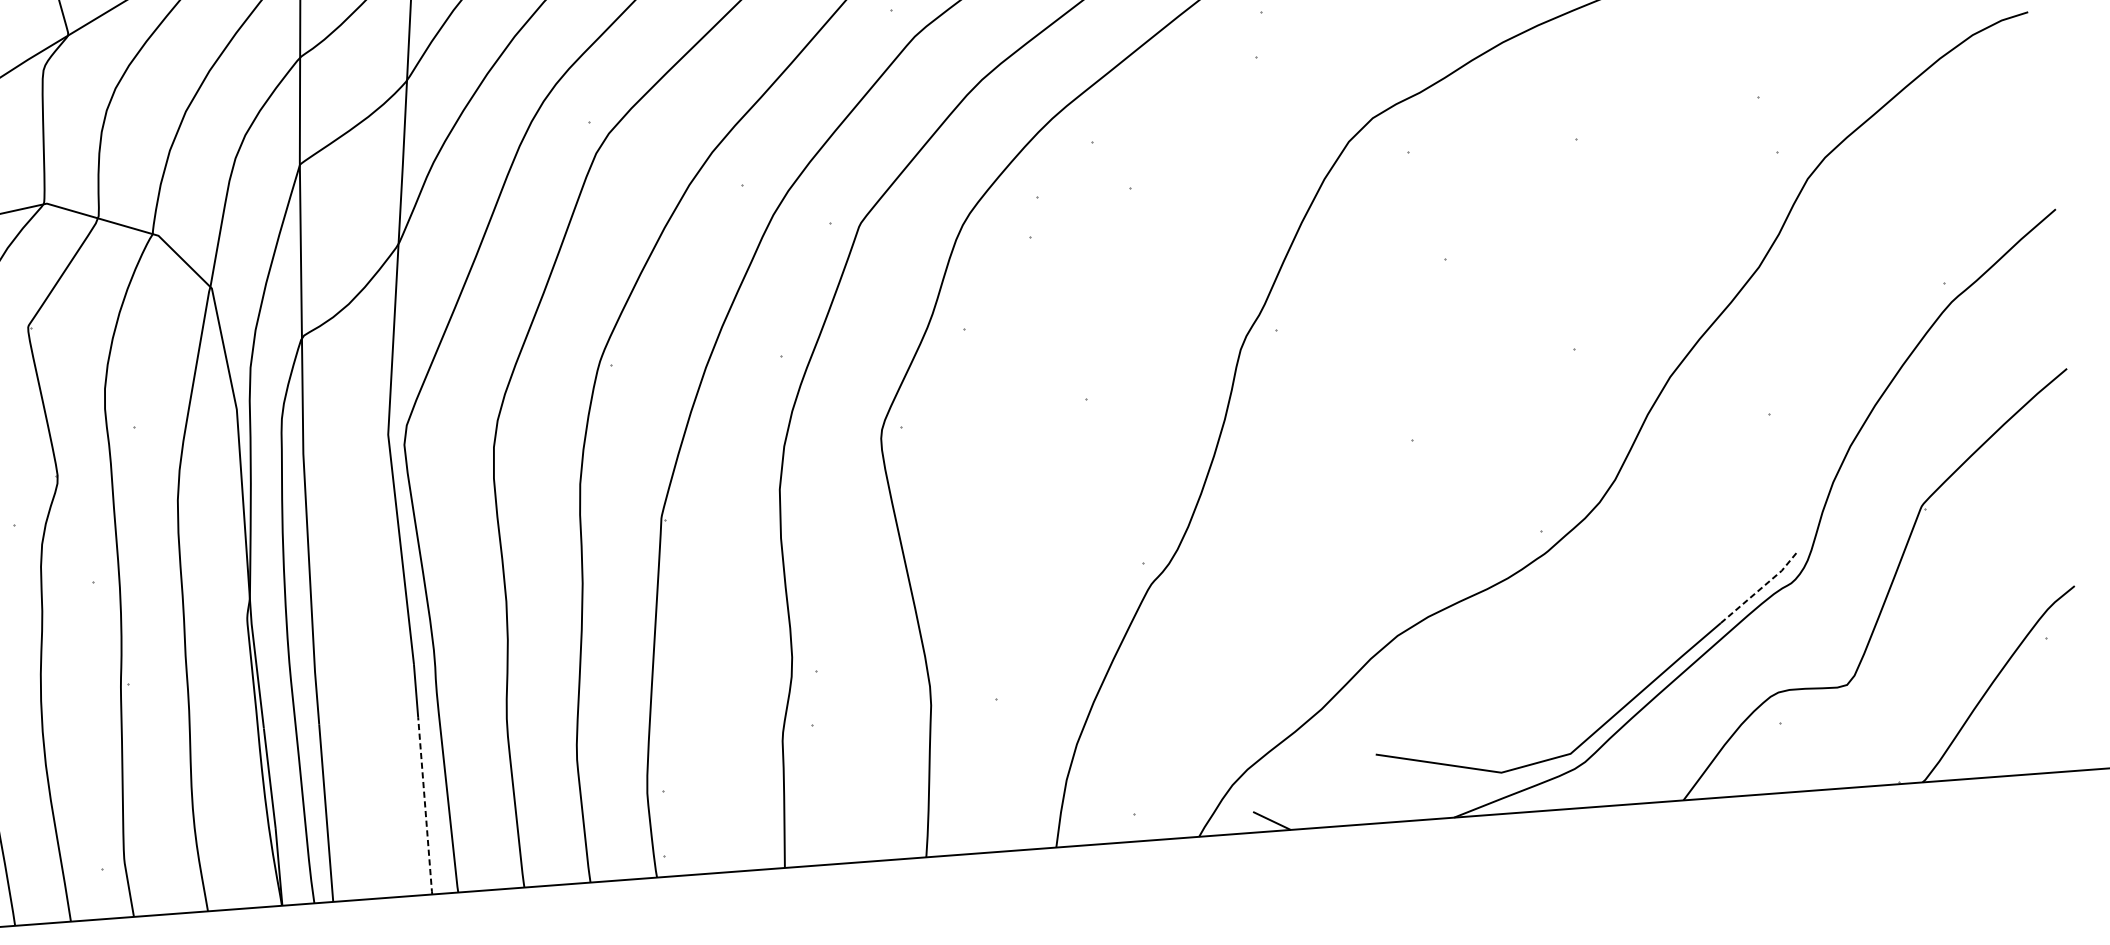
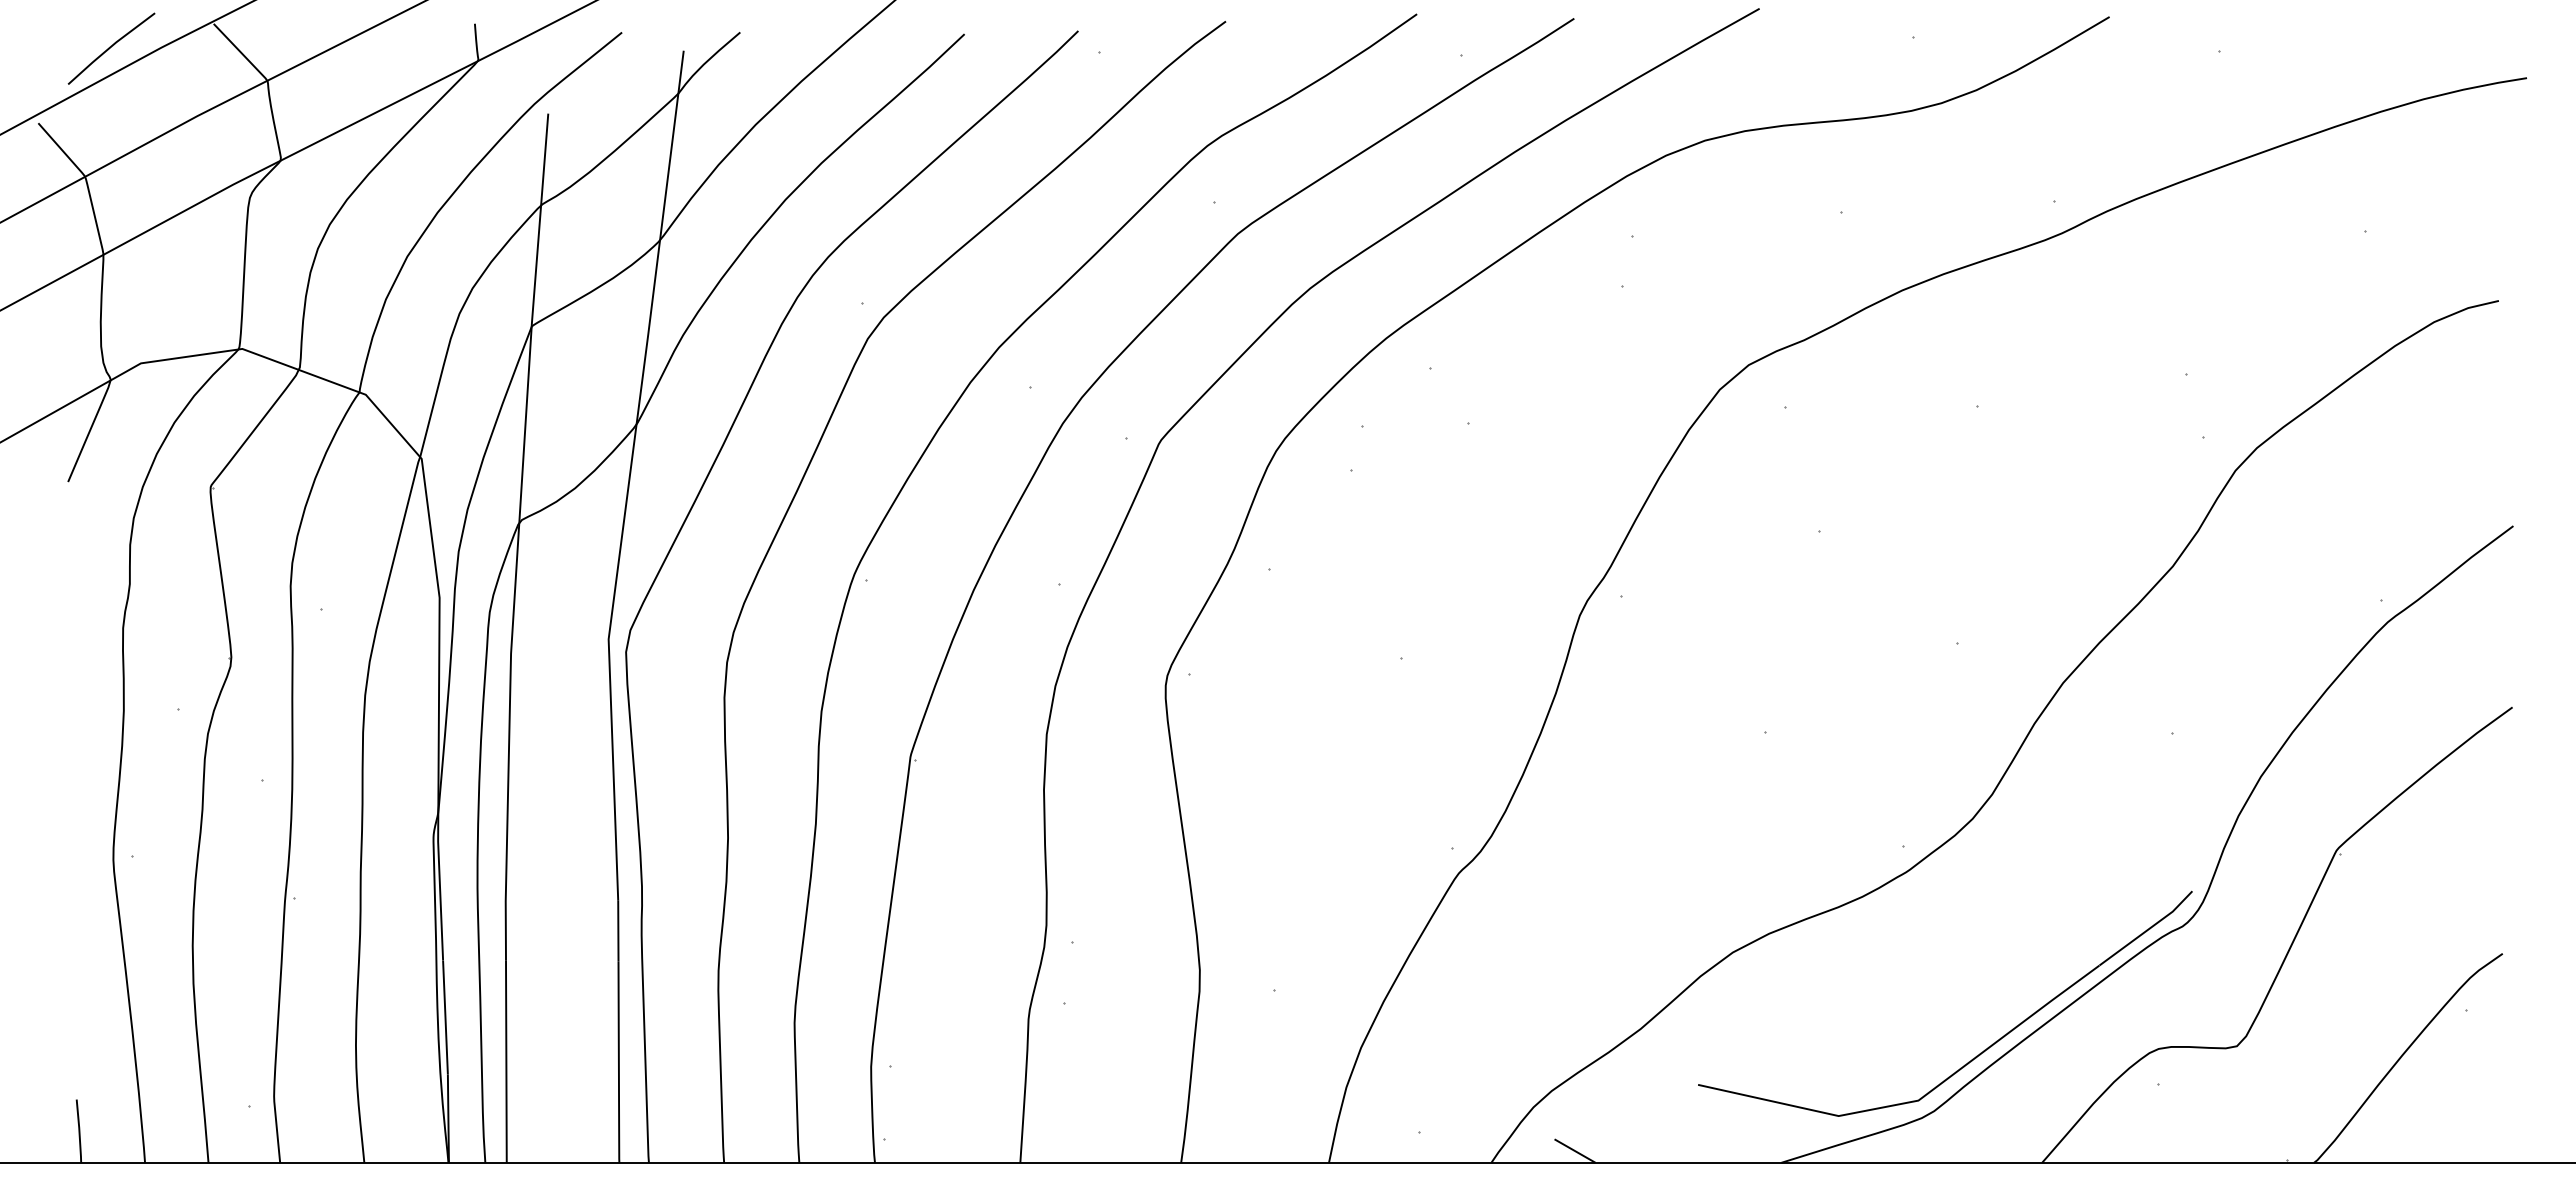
line: (1761, 588) -> (2148, 929), dashed -> solid
line: (424, 806) -> (618, 1062), dashed -> solid

